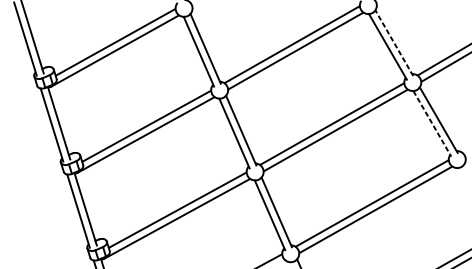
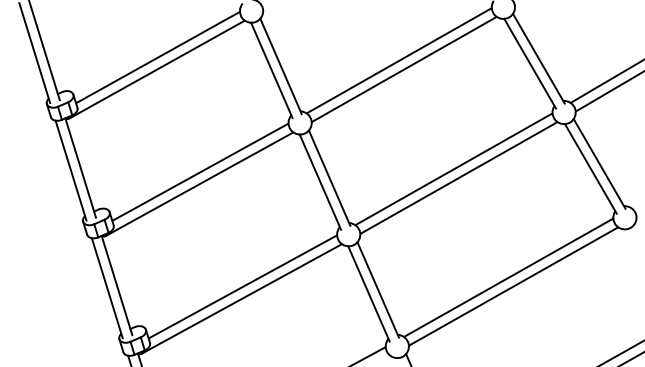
line: (394, 43) -> (538, 58), dashed -> solid
line: (432, 123) -> (590, 168), dashed -> solid

